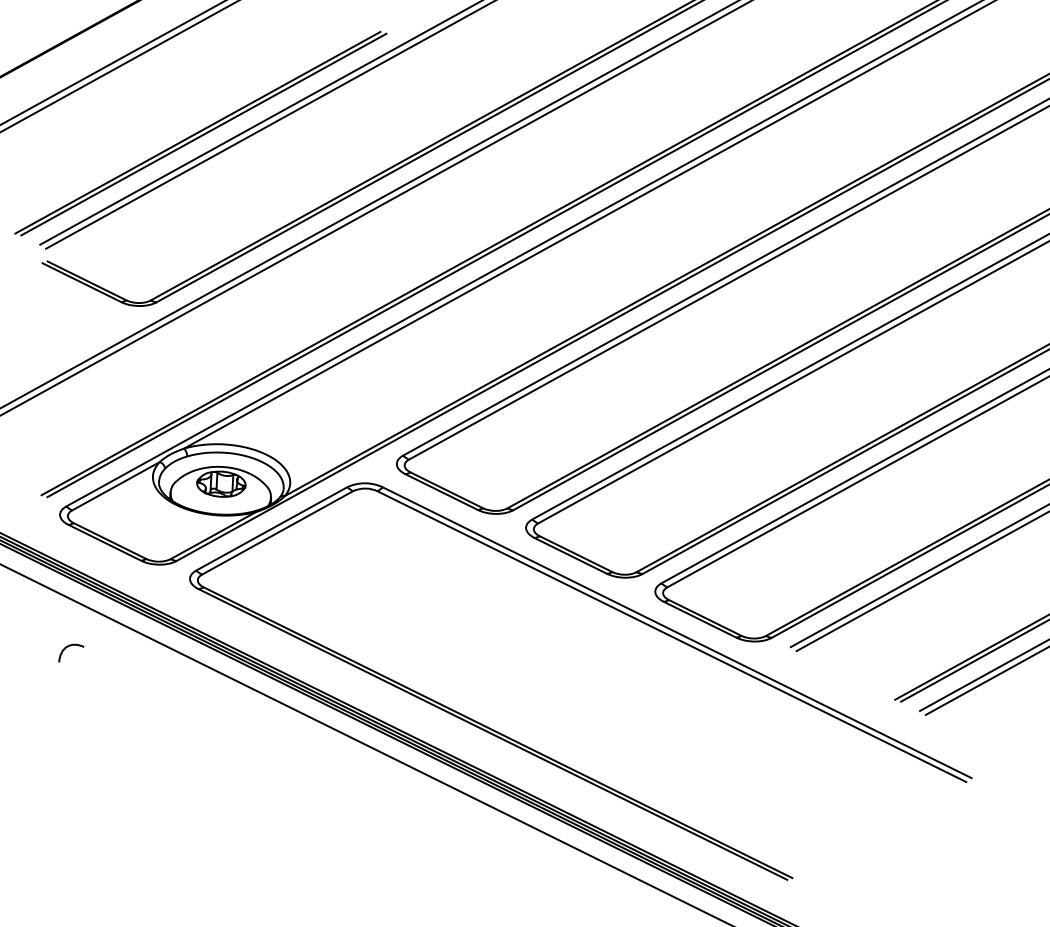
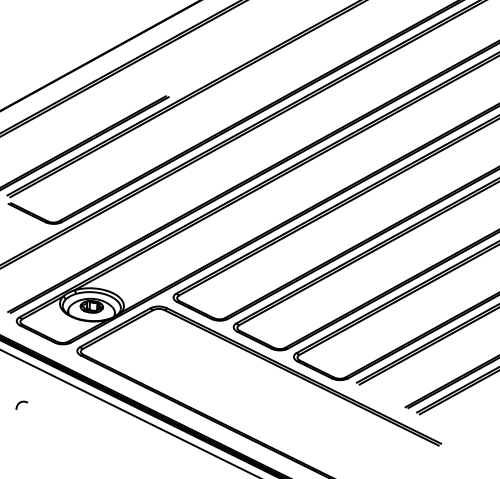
curve: (68, 648) -> (20, 403), moved

